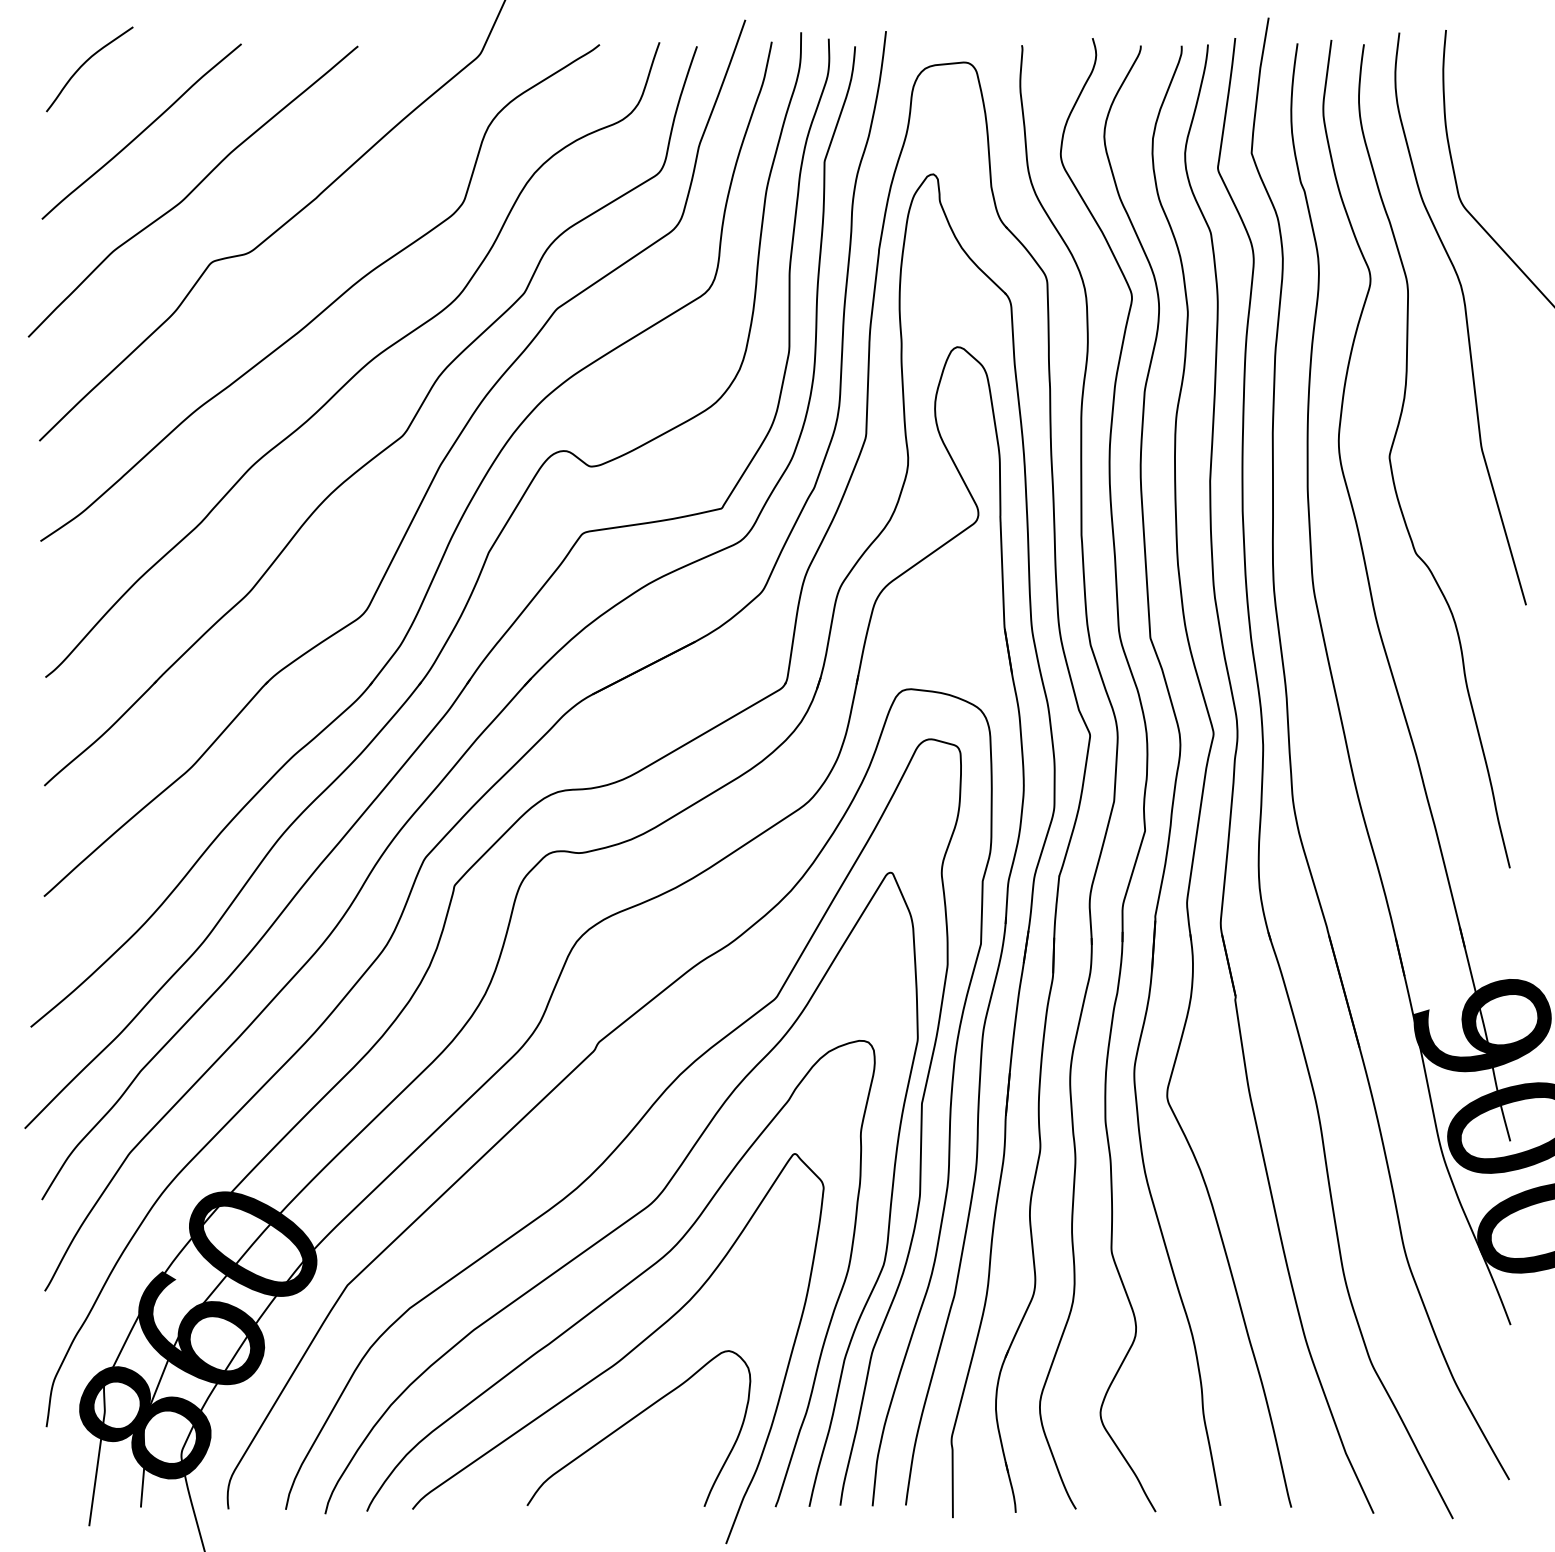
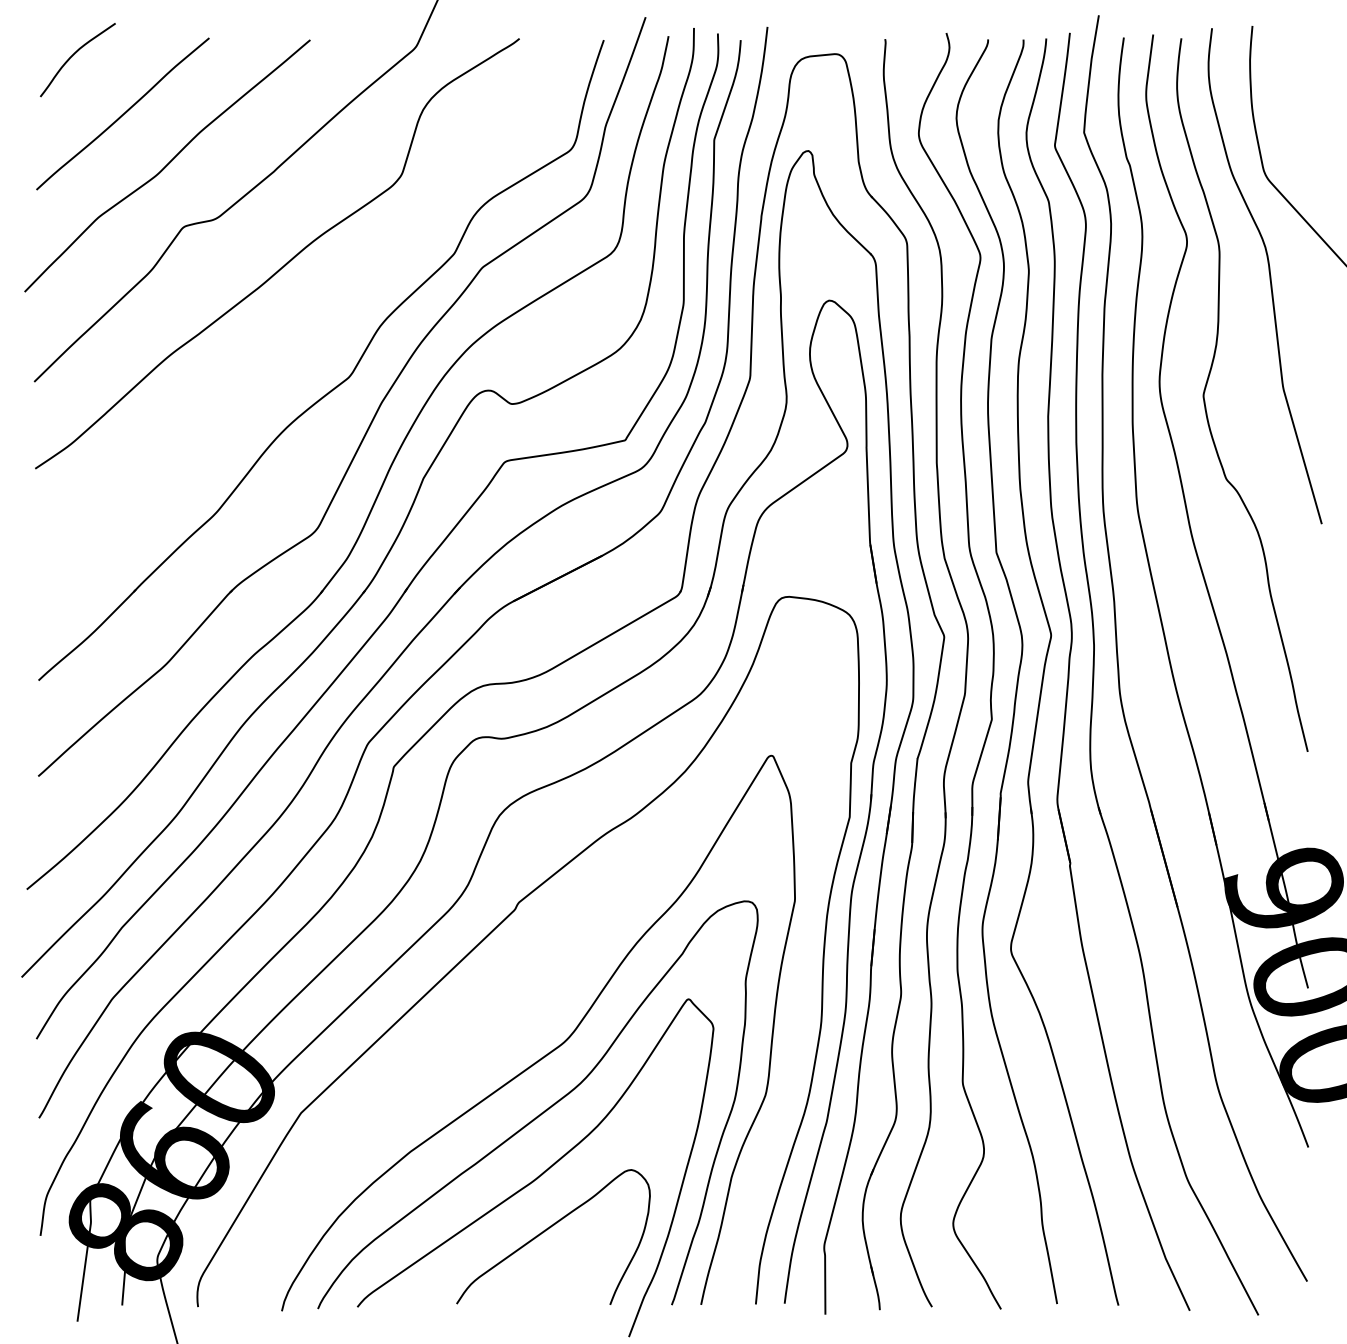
curve: (361, 367) -> (313, 318), removed
curve: (630, 1130) -> (546, 978), removed

